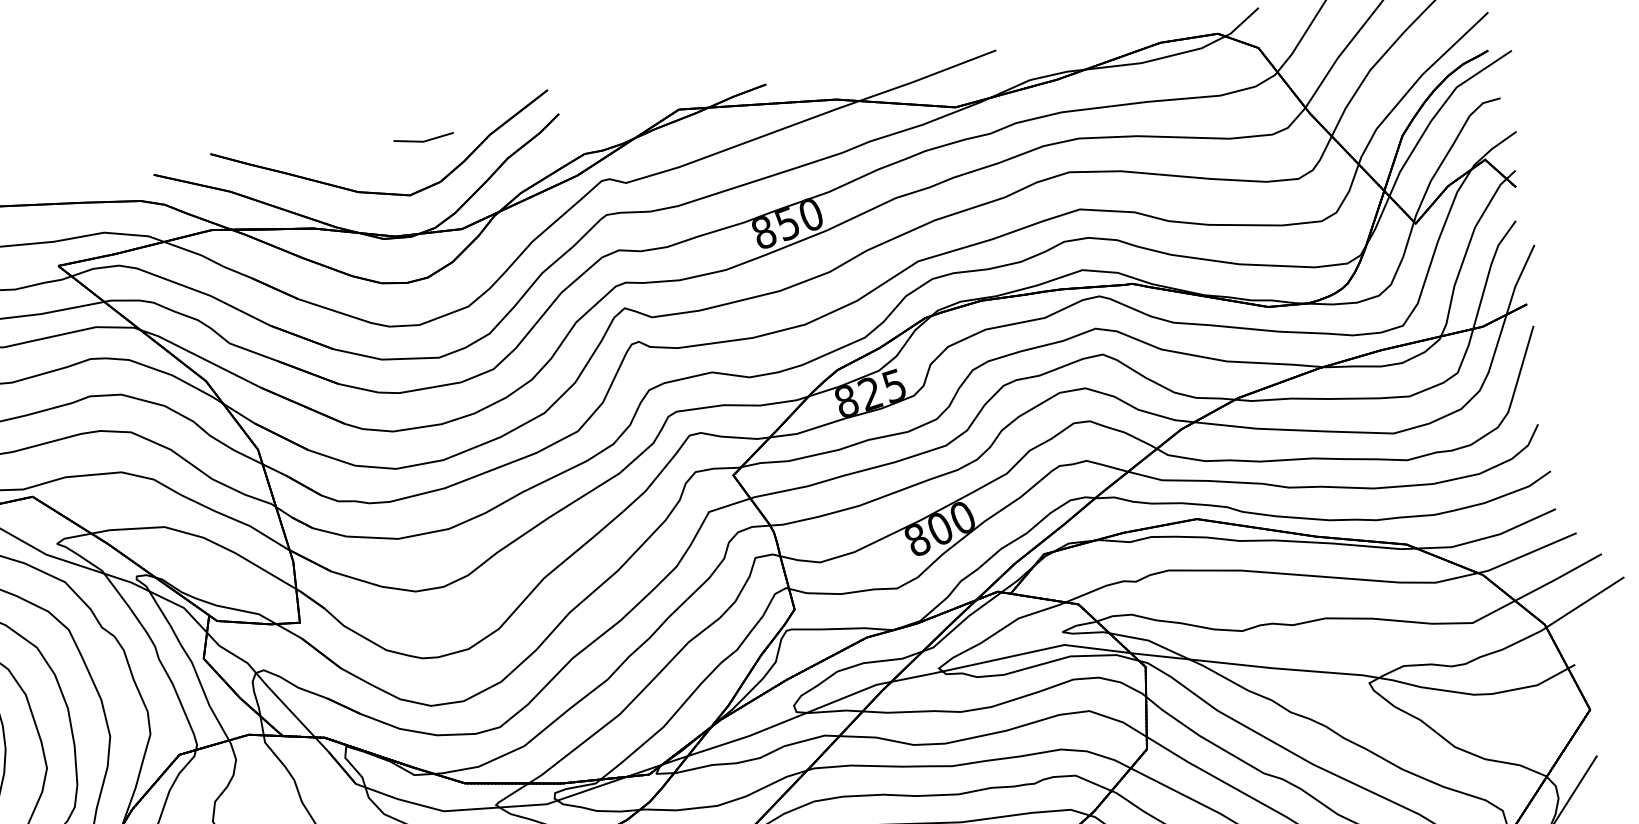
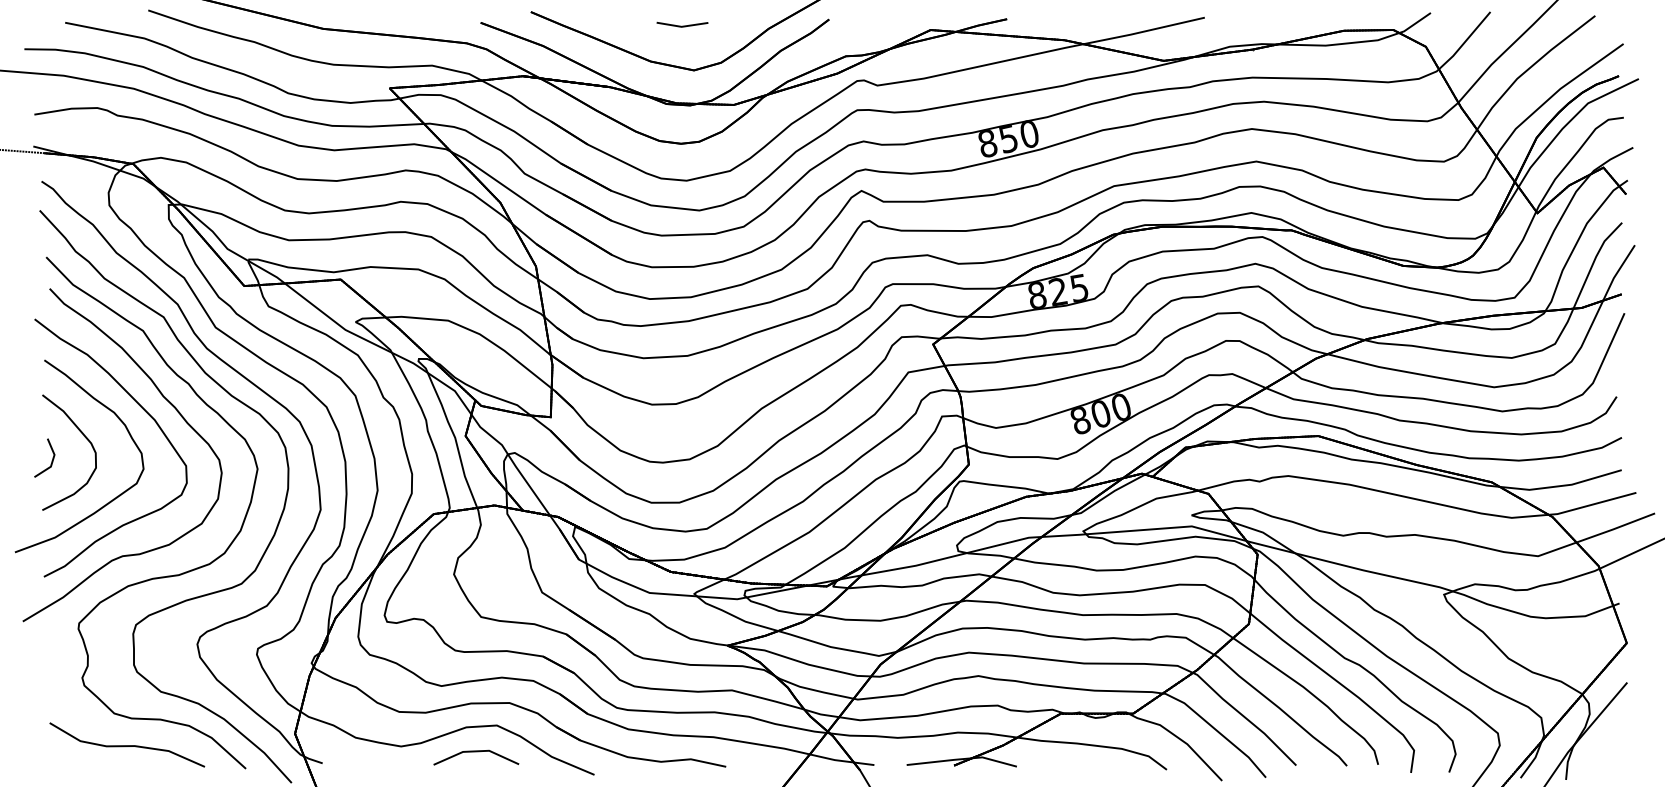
part: (423, 138) -> (682, 24), moved

